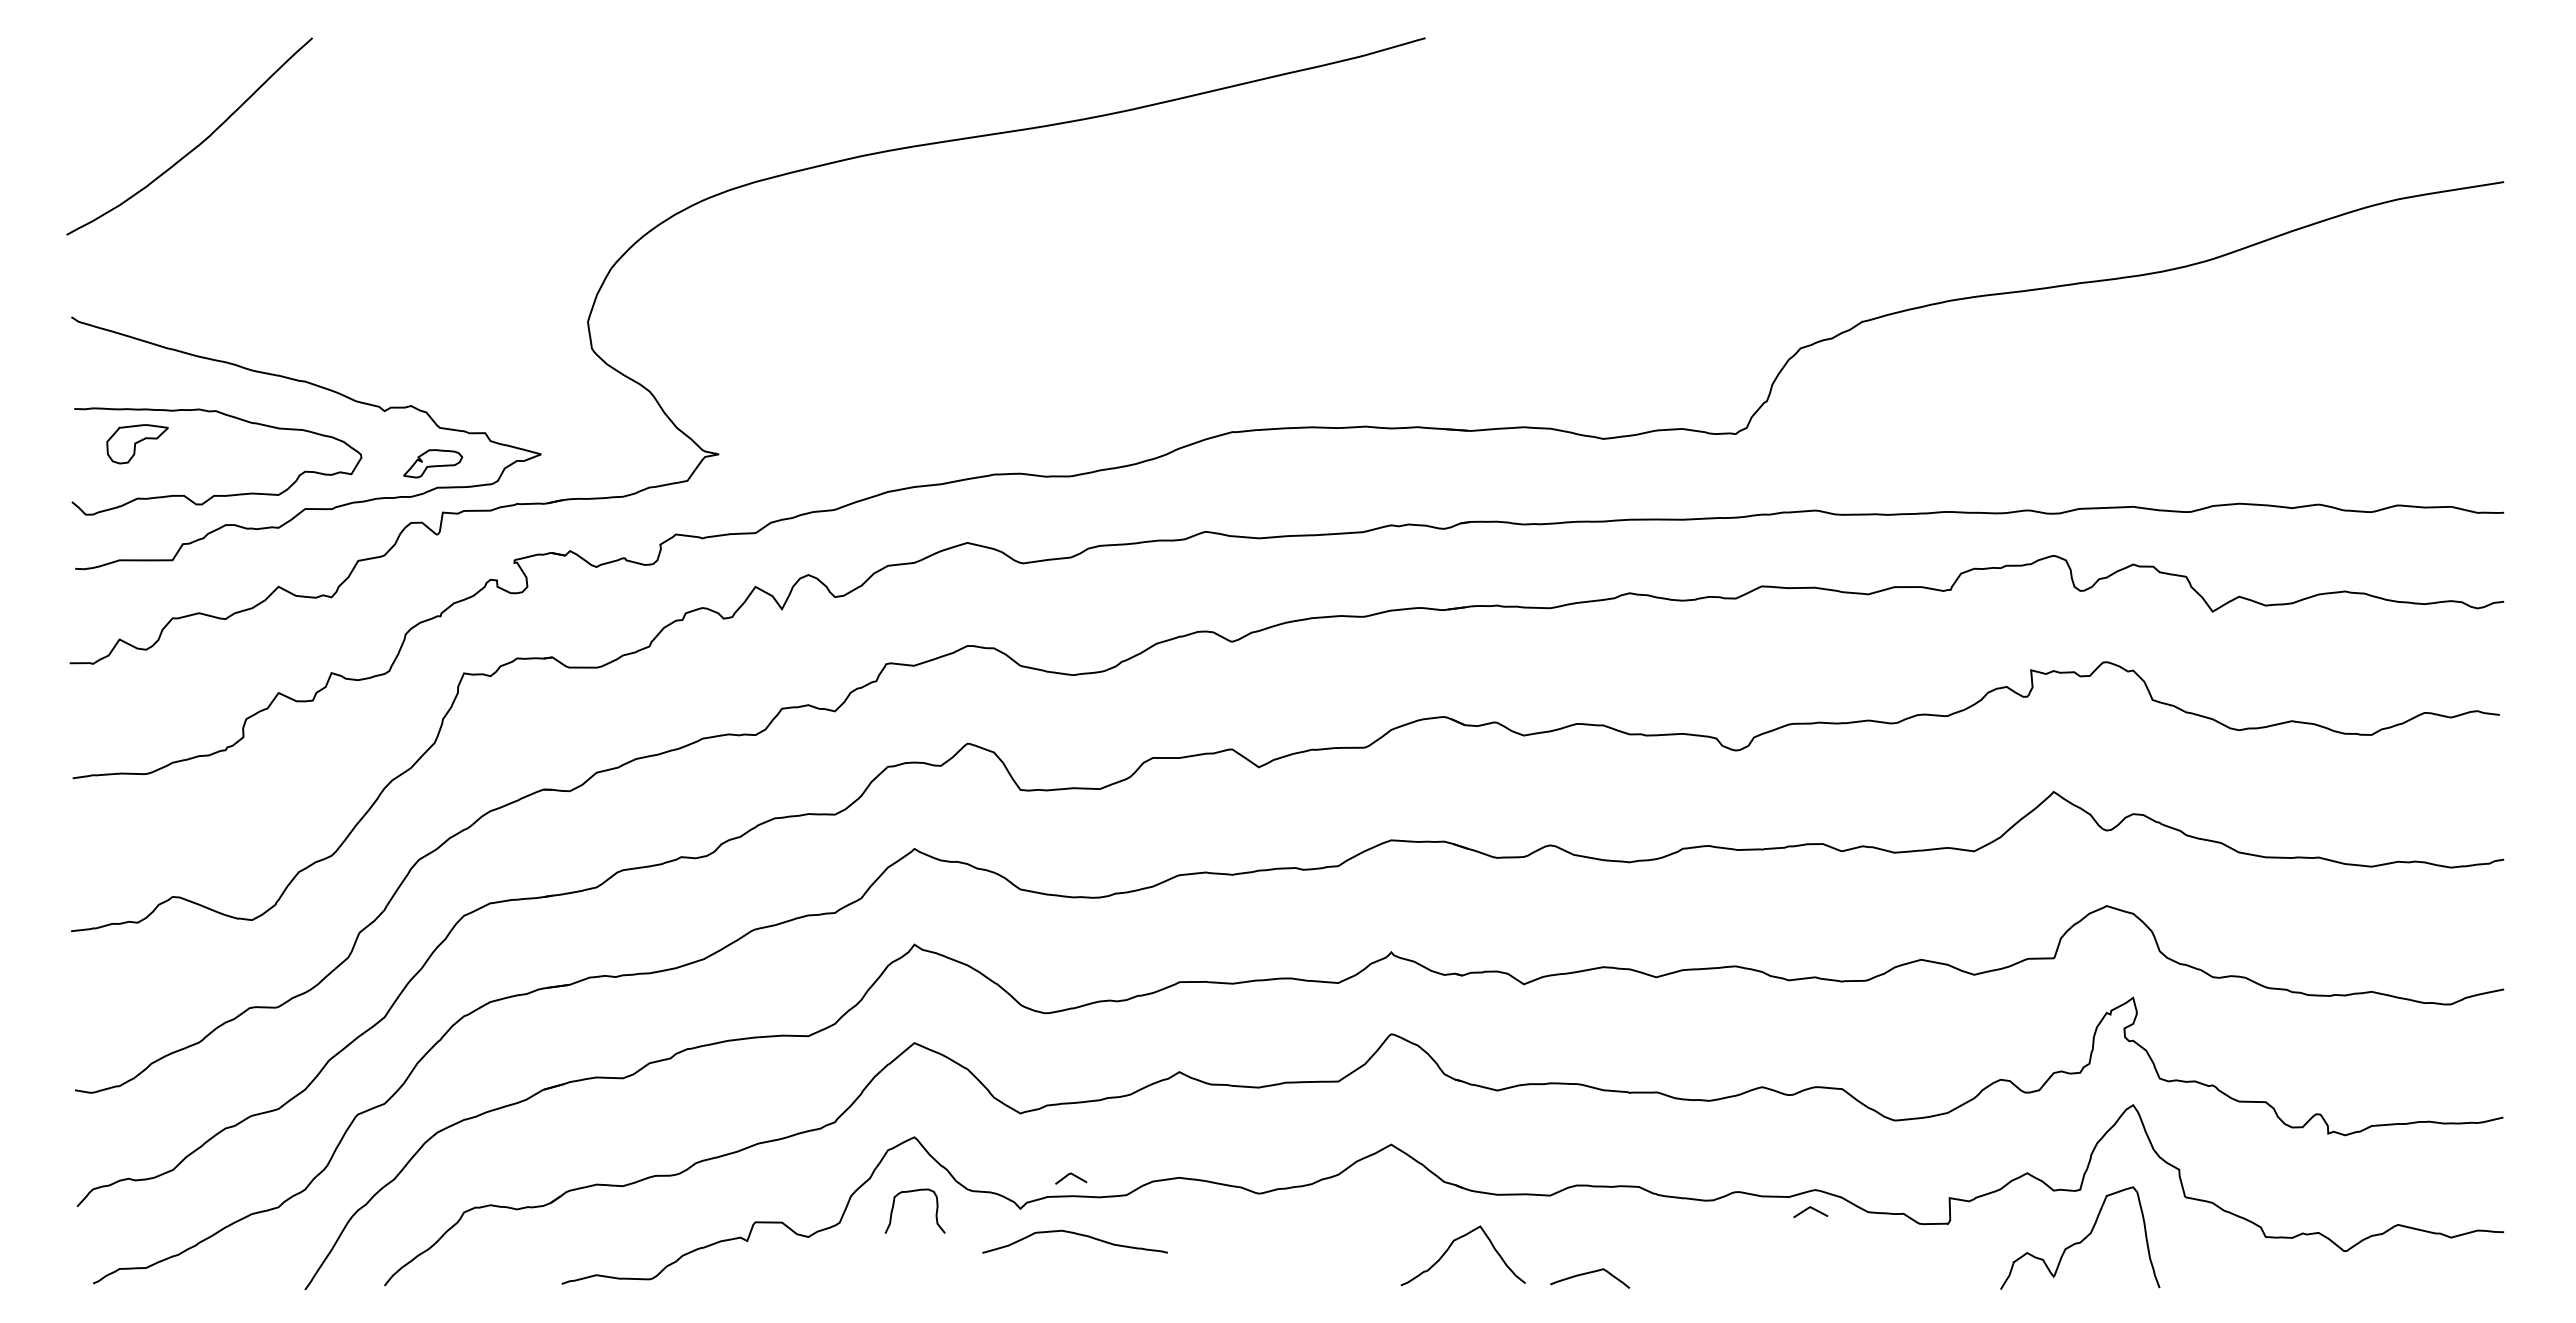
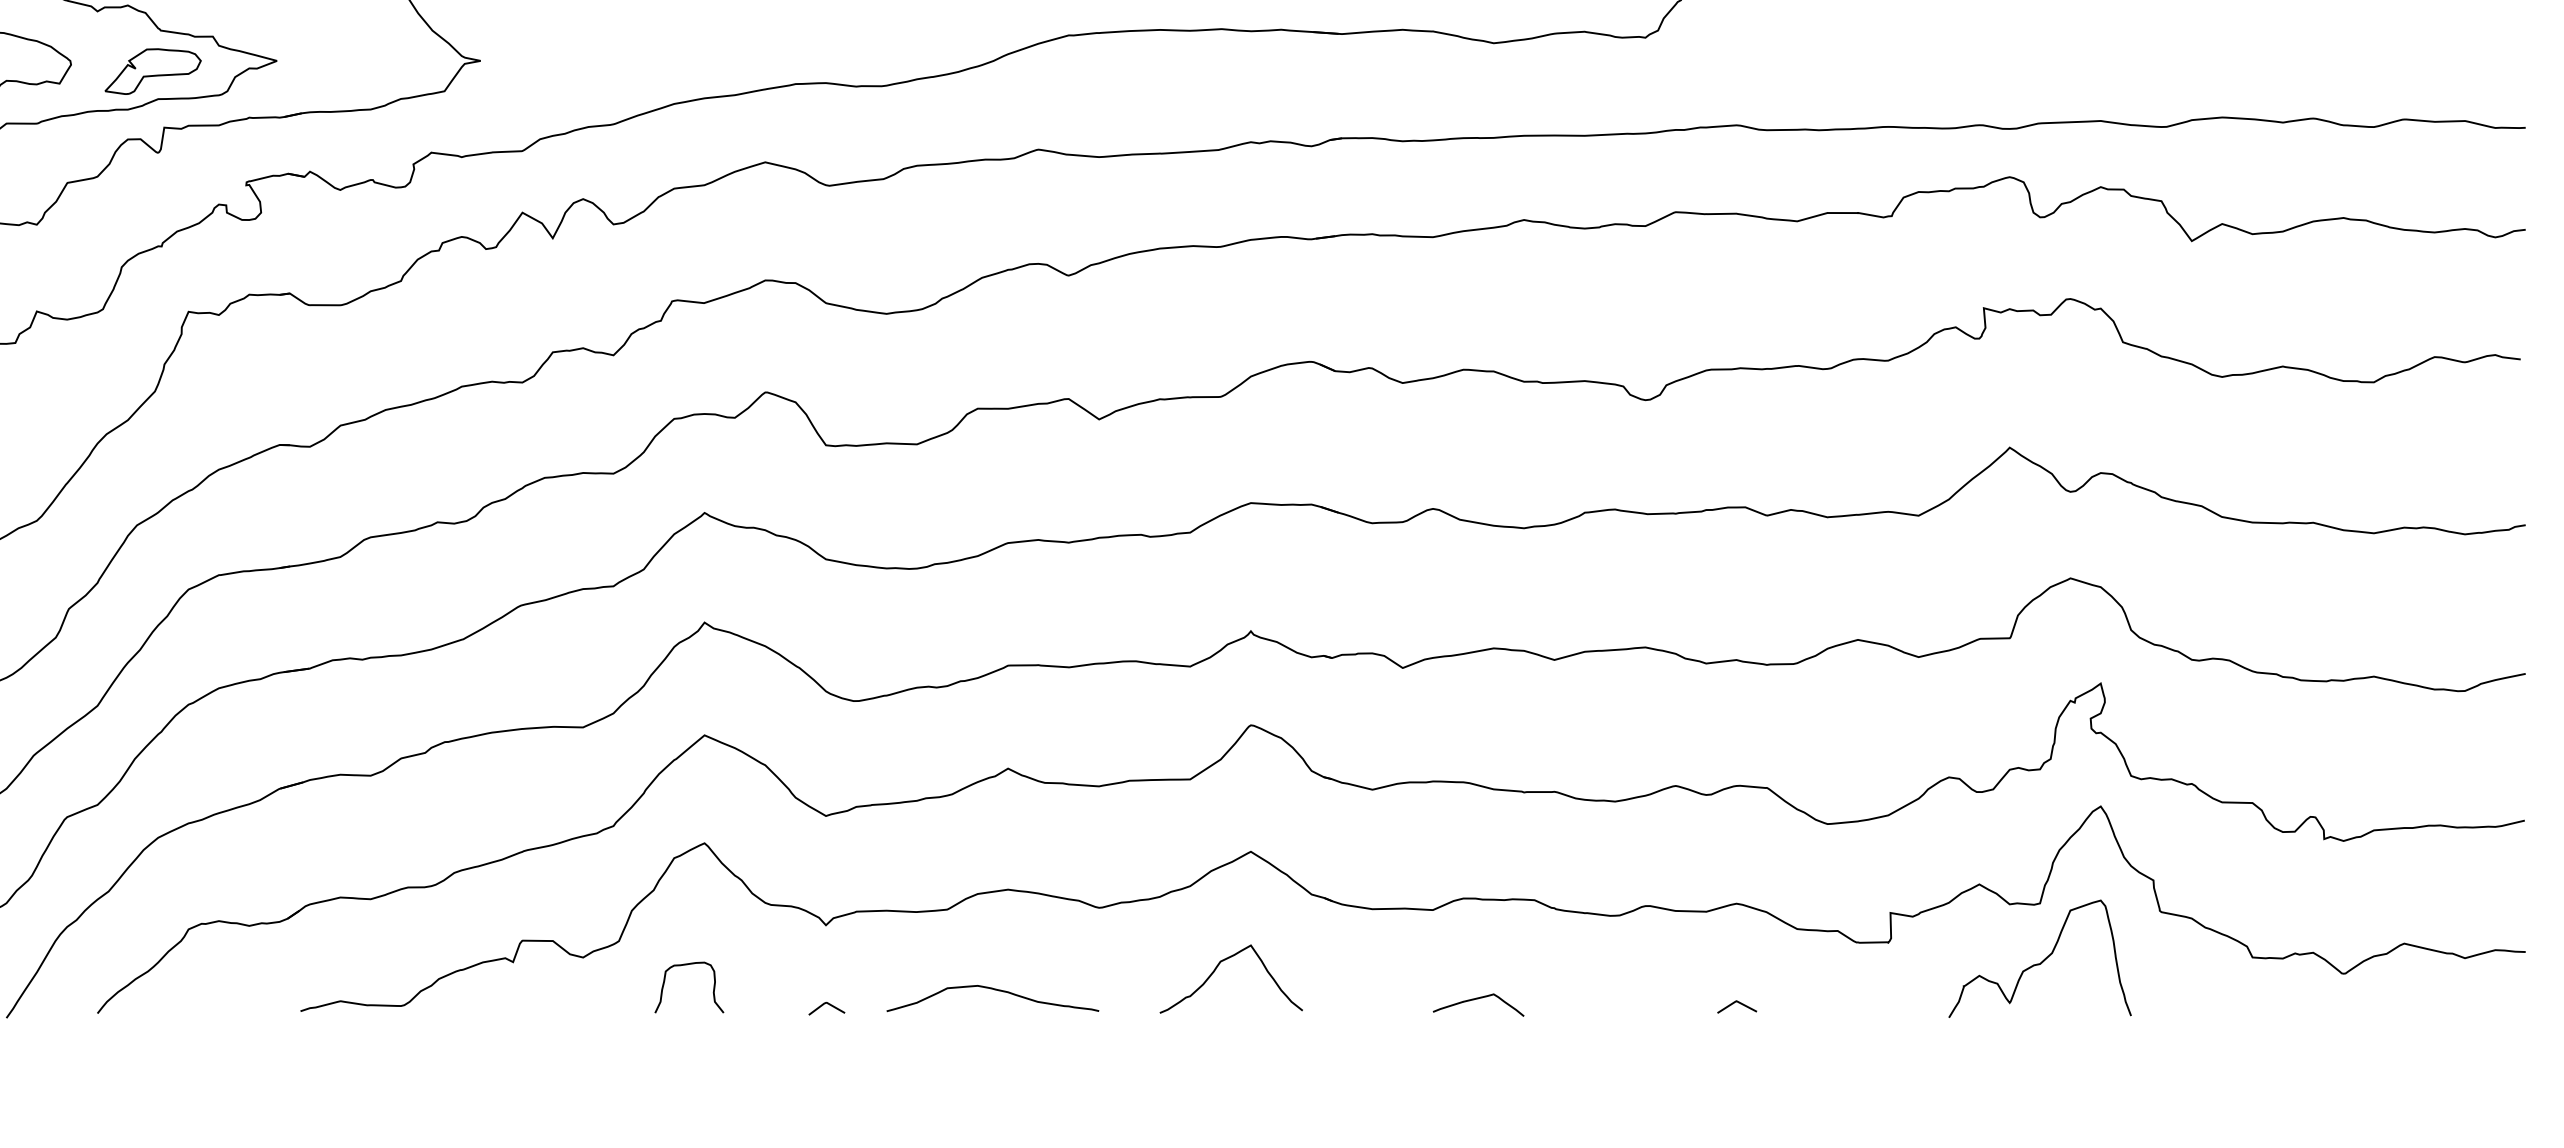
part: (432, 463) -> (152, 71), size x1.43
line: (1072, 1175) -> (828, 1005), moved
curve: (911, 1192) -> (685, 966), moved
curve: (1808, 1209) -> (1734, 1003), moved
curve: (1074, 1234) -> (992, 990), moved
curve: (1450, 1247) -> (1216, 969), moved

